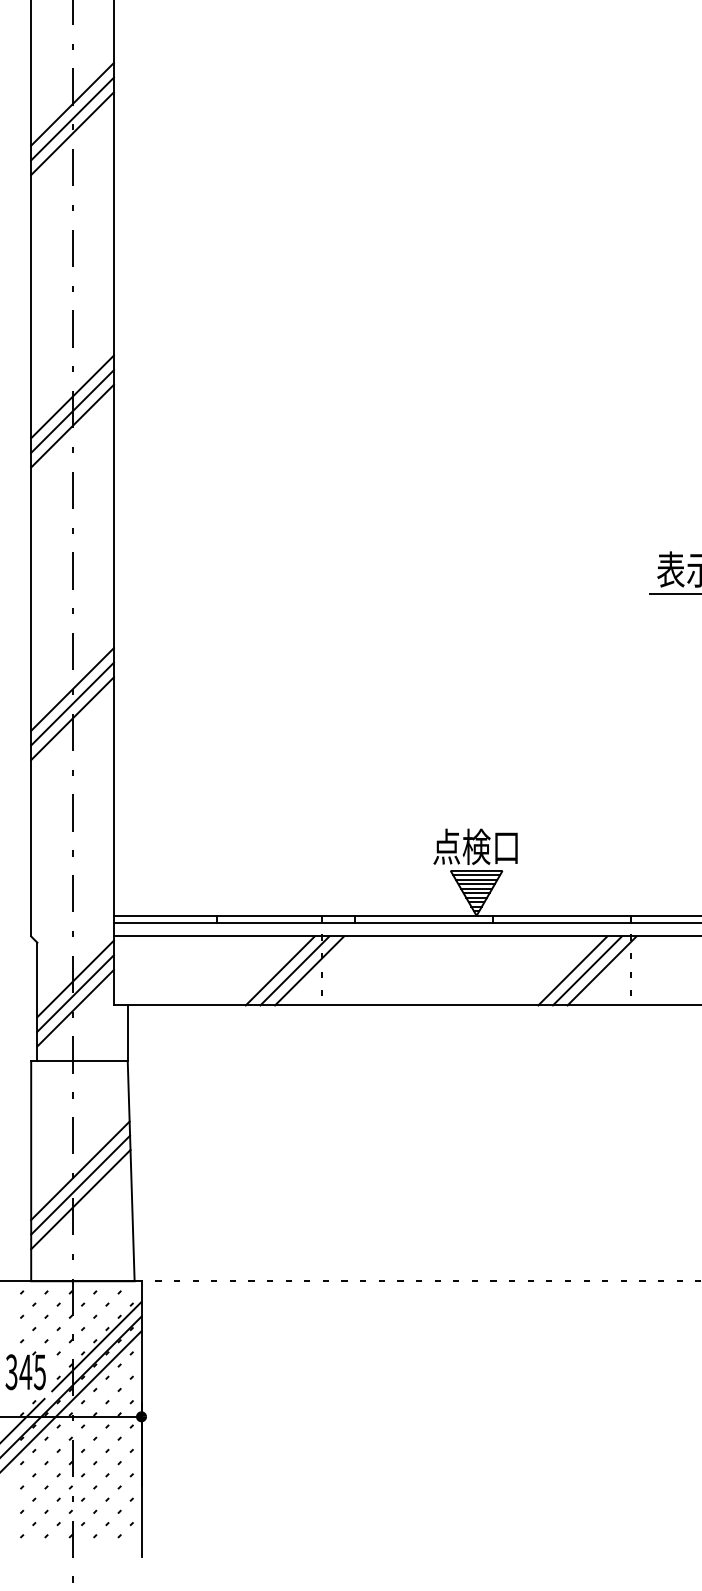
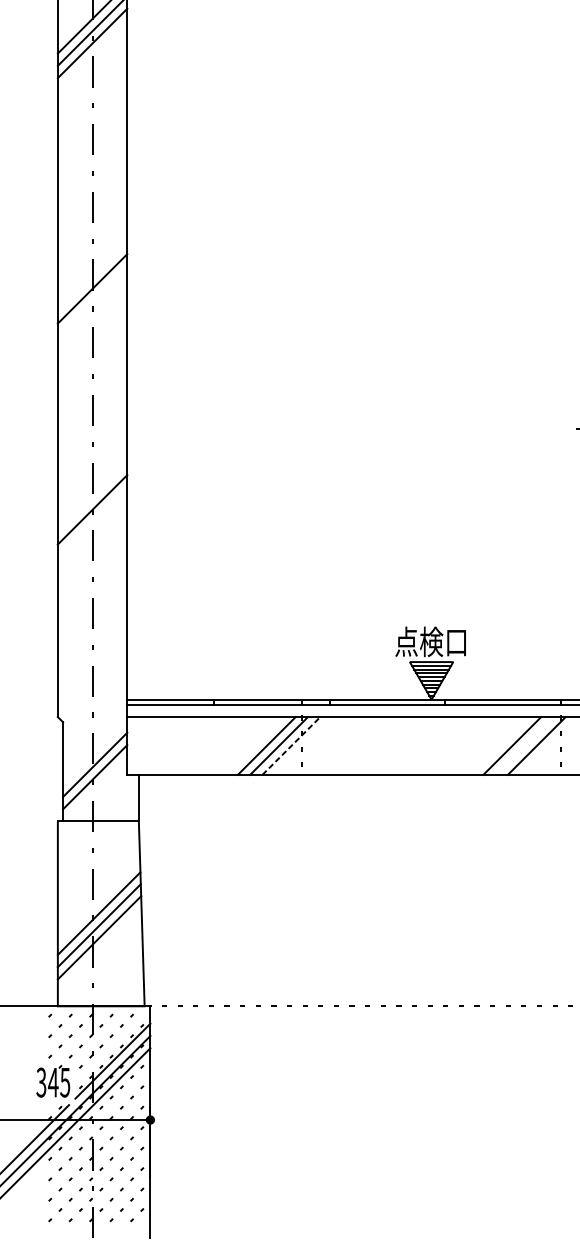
line: (72, 396) -> (92, 264), removed
line: (72, 411) -> (92, 276), removed
line: (72, 703) -> (92, 521), removed
line: (72, 718) -> (92, 534), removed
line: (309, 970) -> (291, 745), solid -> dashed
line: (586, 970) -> (523, 745), removed
line: (75, 978) -> (95, 752), removed

